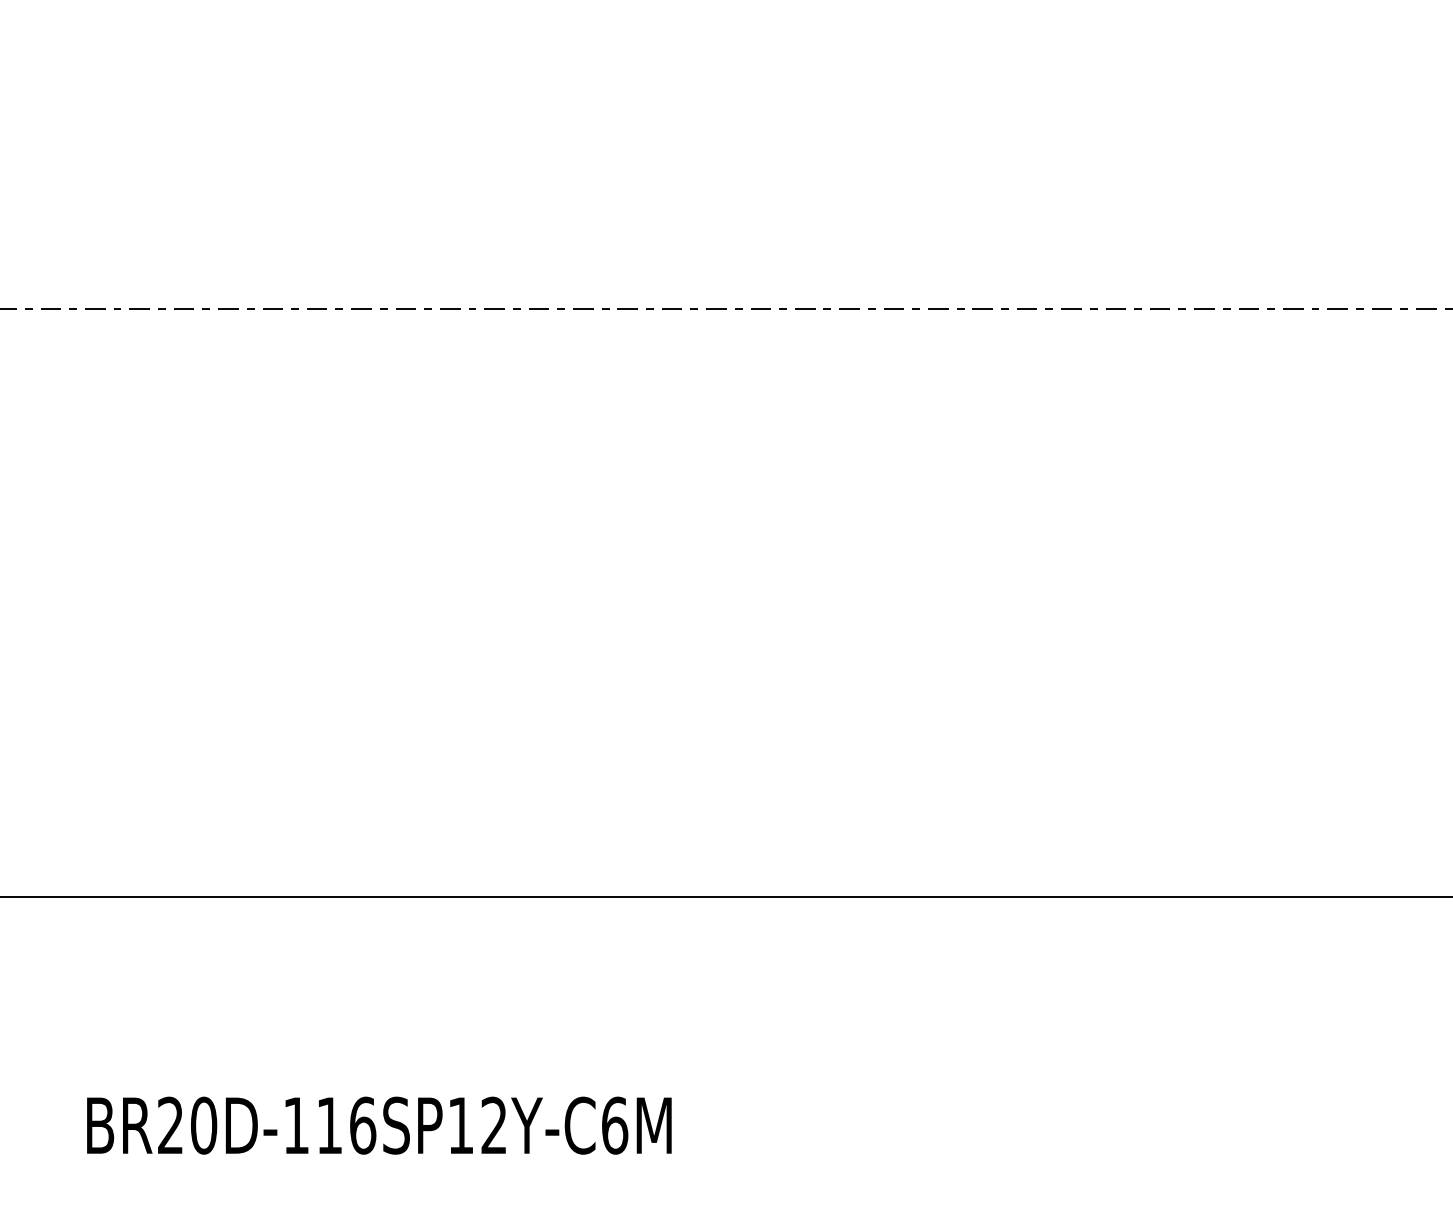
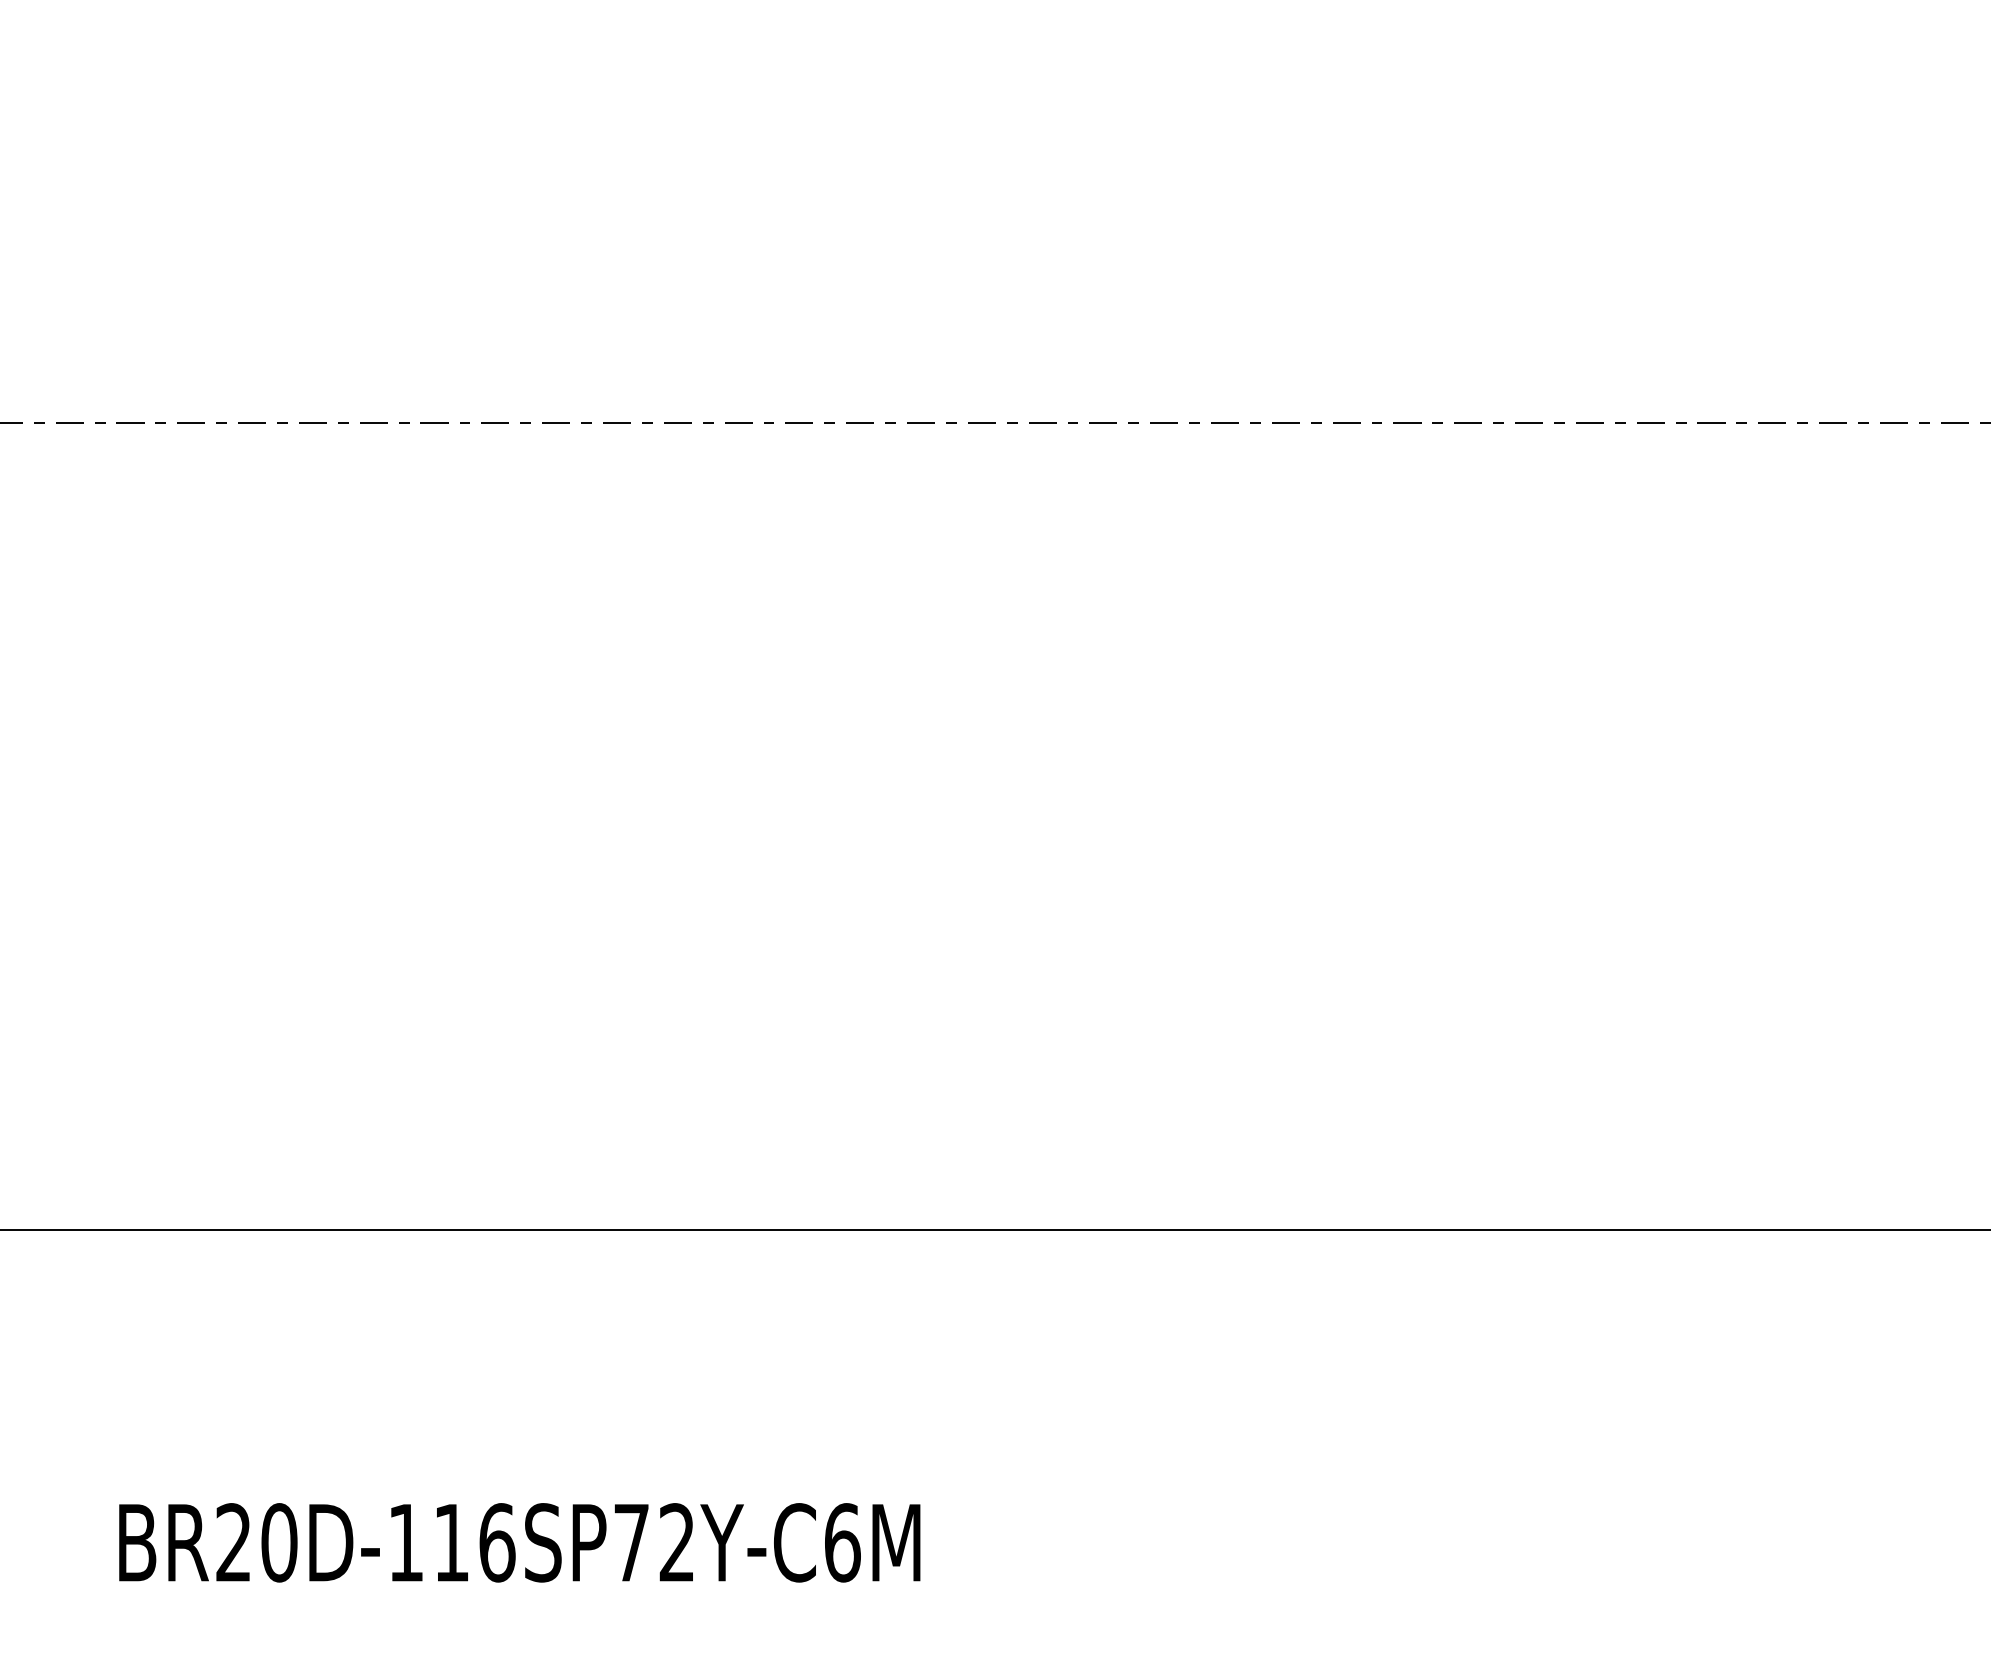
text: (460, 1125) -> (631, 1542), BR20D-116SP12Y-C6M -> BR20D-116SP72Y-C6M

